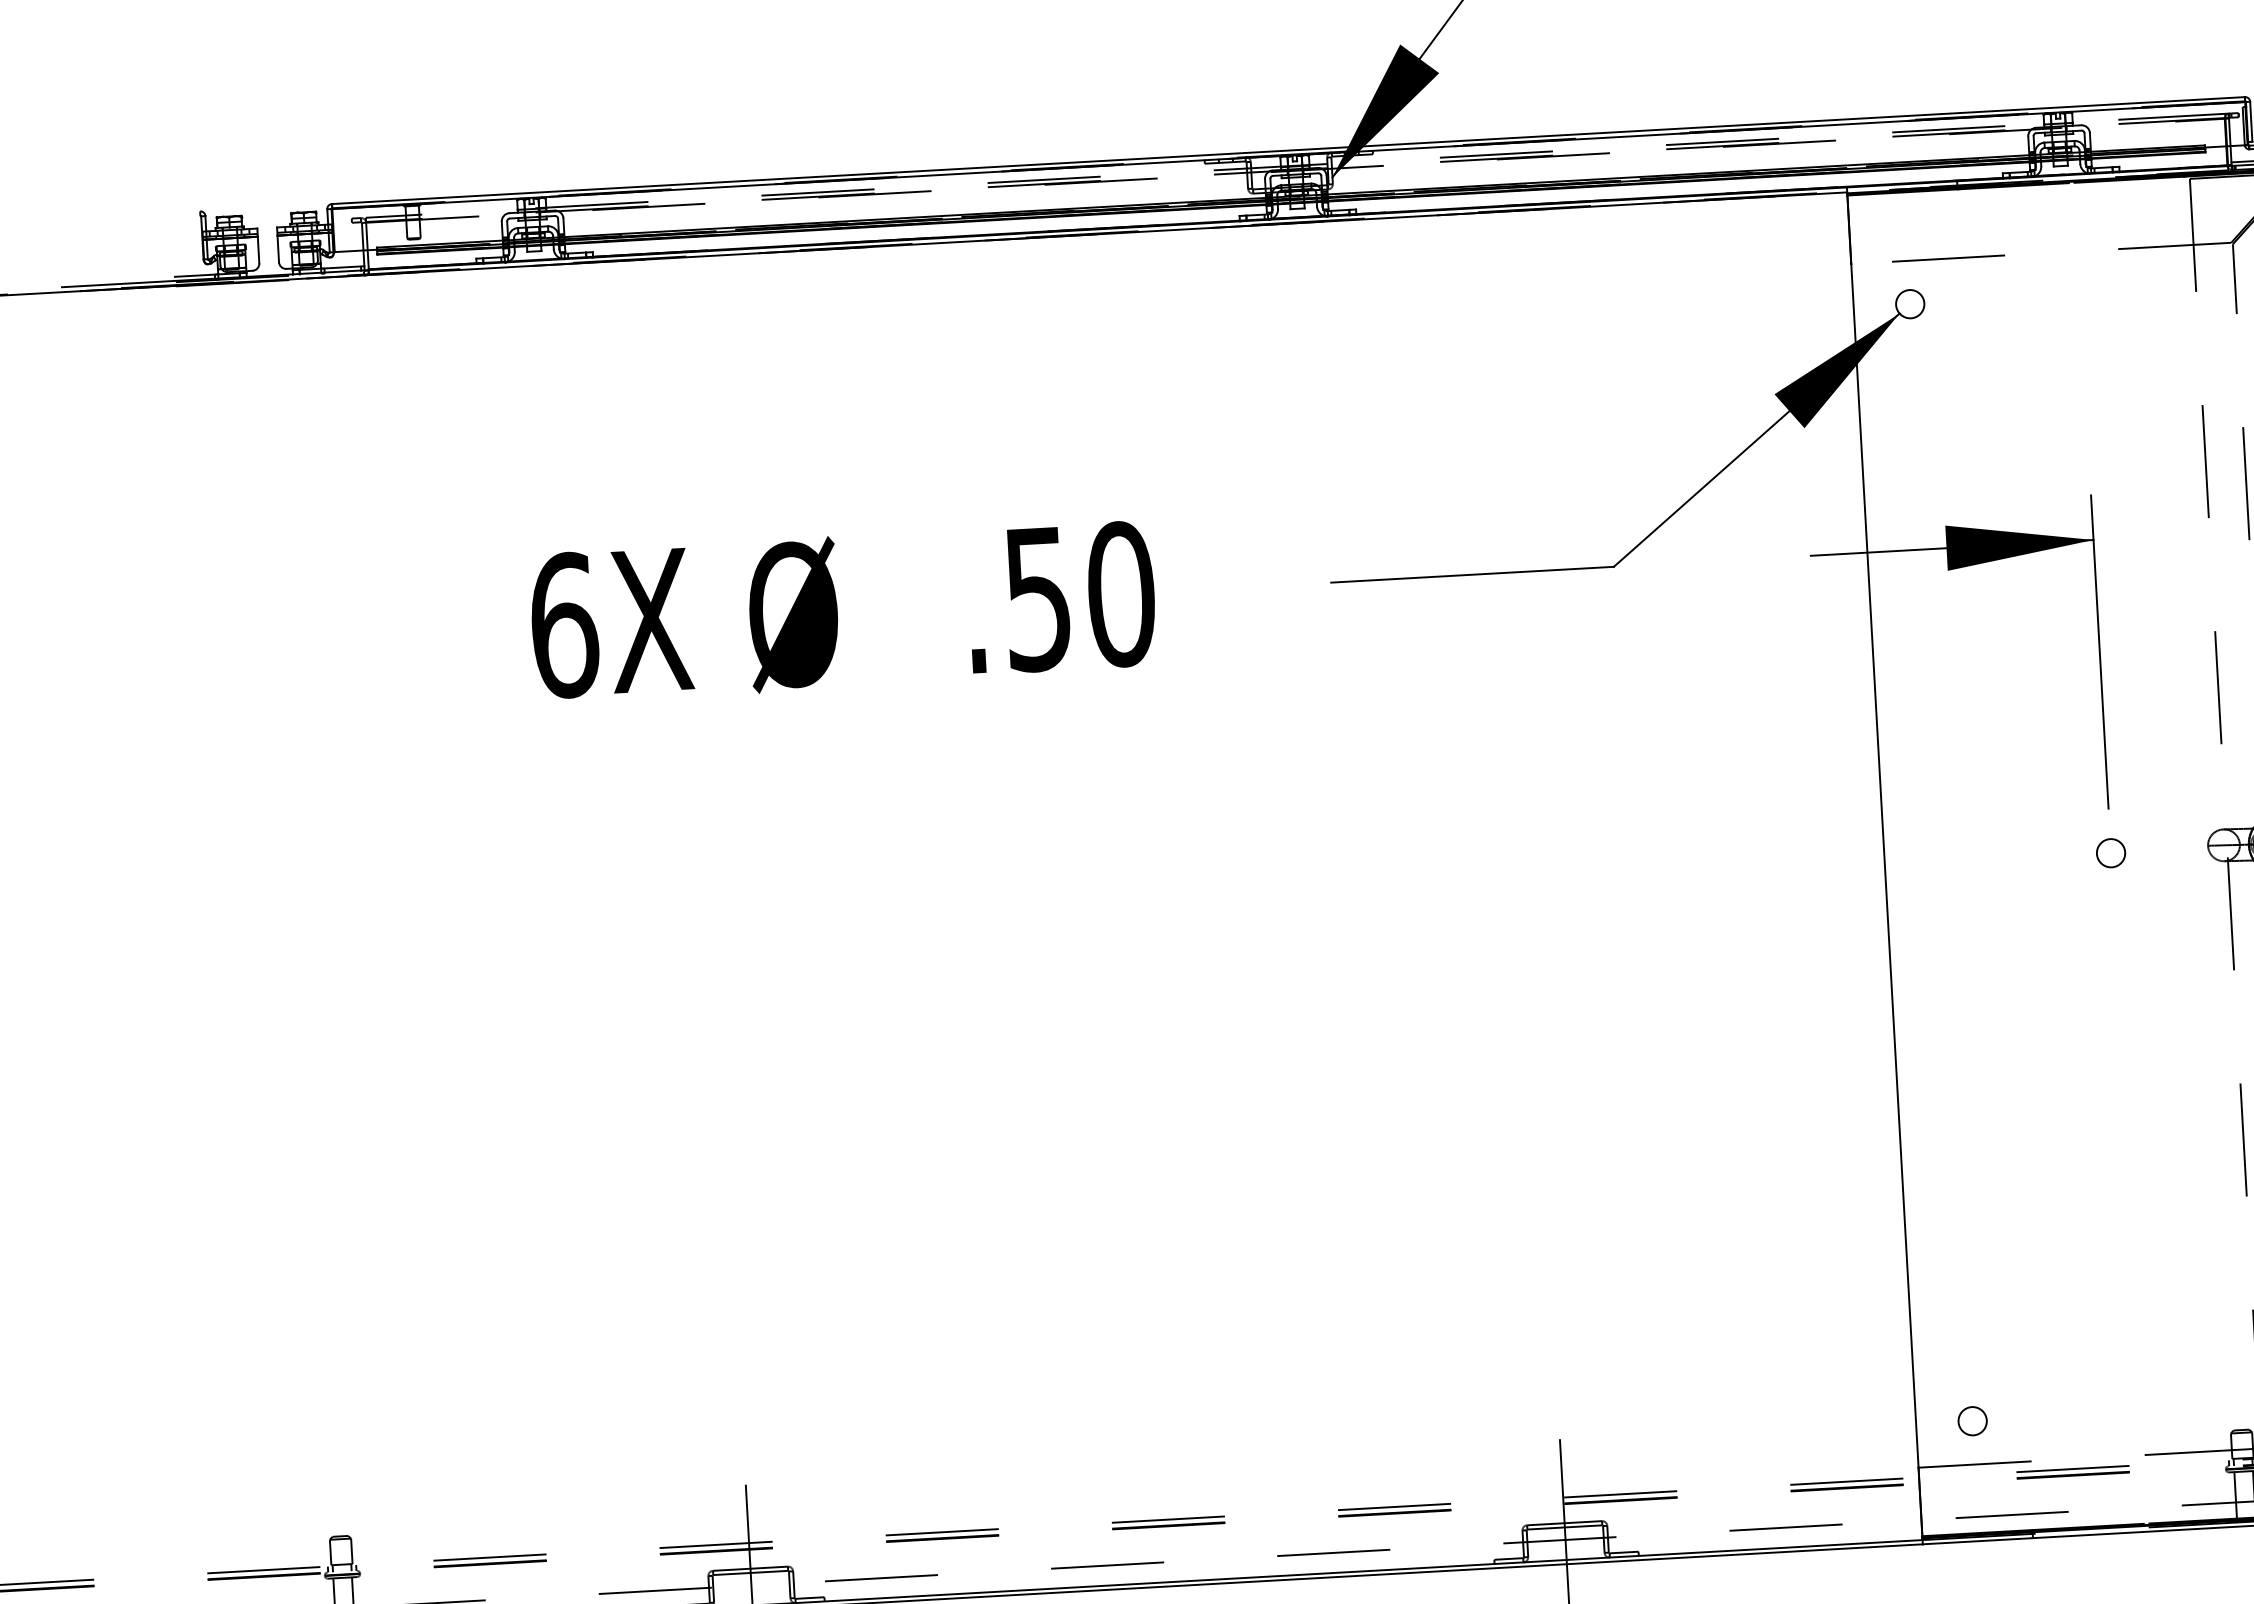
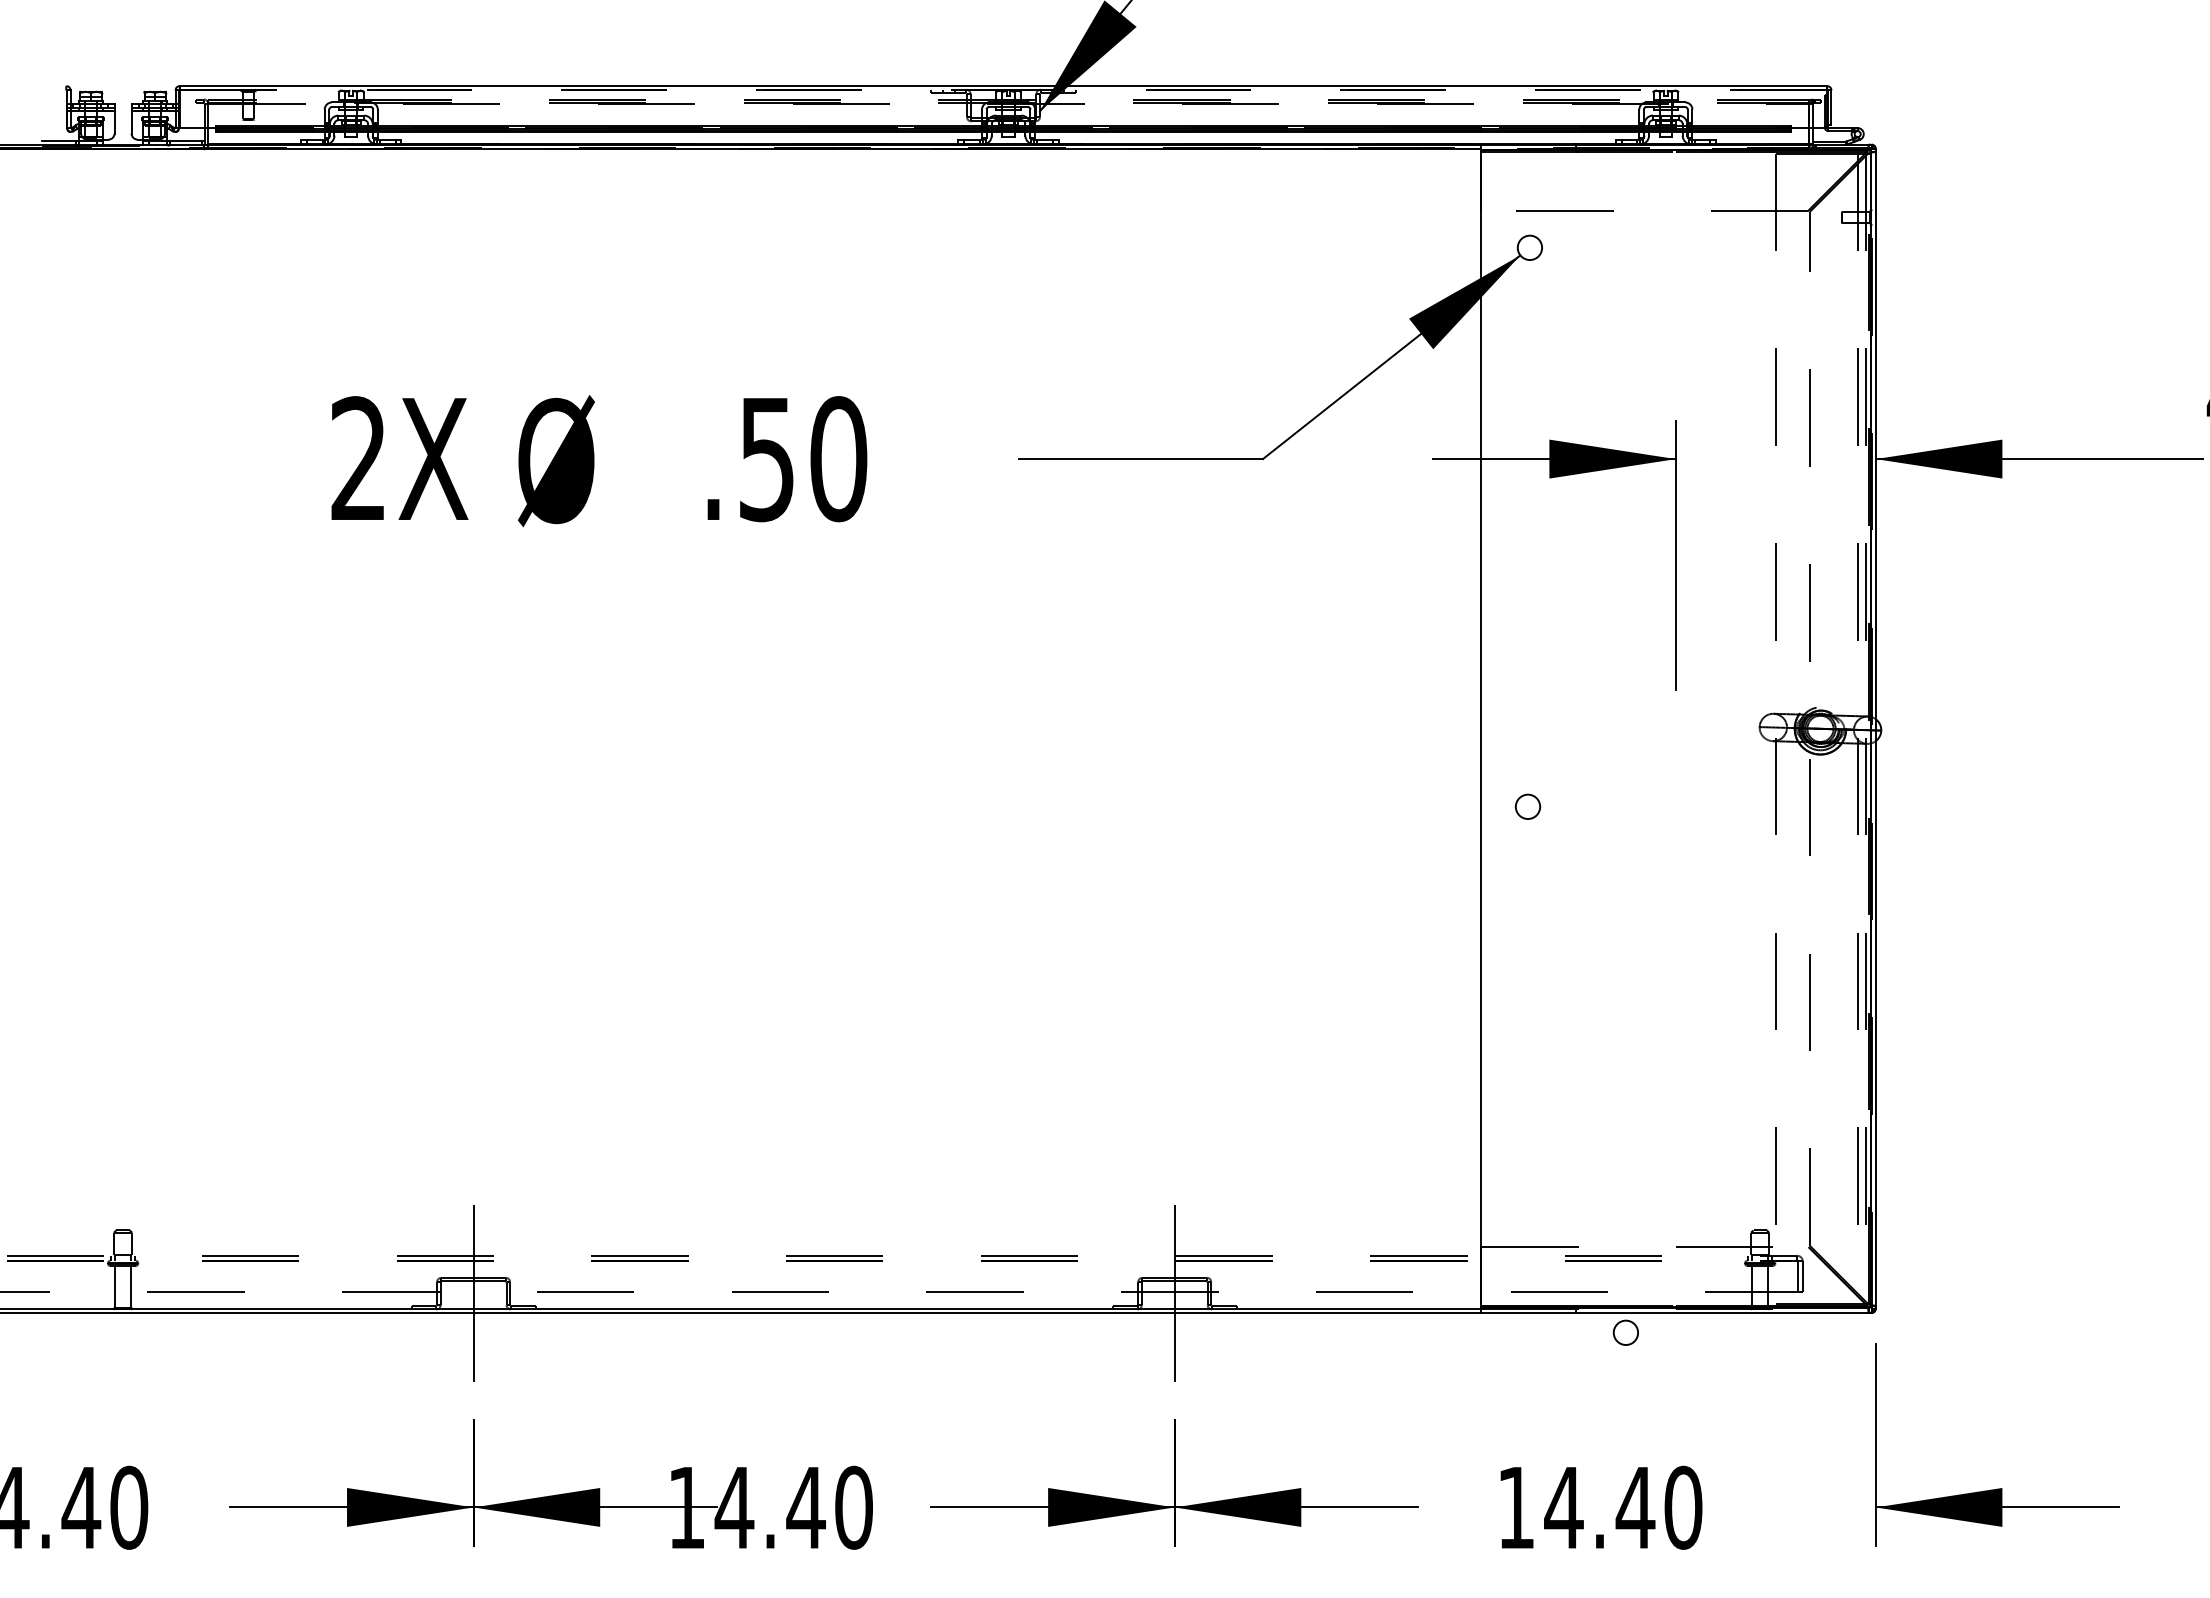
line: (1288, 155) -> (1003, 90), solid -> dashed
text: (564, 625) -> (359, 459), 6X -> 2X
circle: (2111, 852) -> (1528, 806), moved
circle: (1972, 1420) -> (1625, 1332), moved

